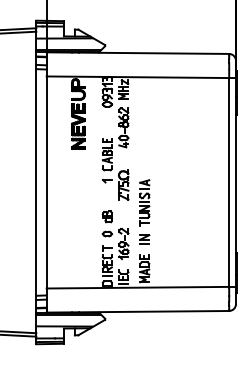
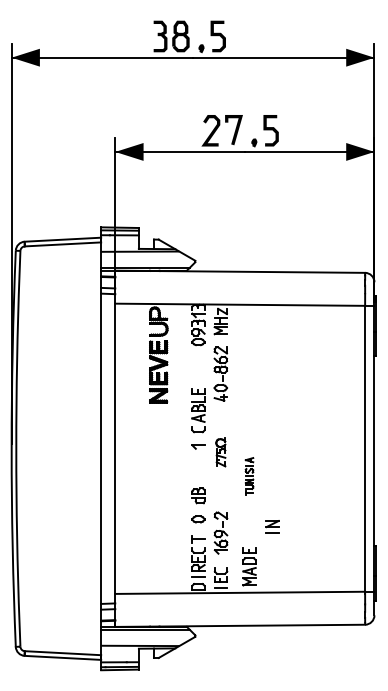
part: (123, 185) -> (220, 452), size x0.7
part: (144, 202) -> (249, 476), size x0.6
part: (144, 239) -> (272, 526), moved

